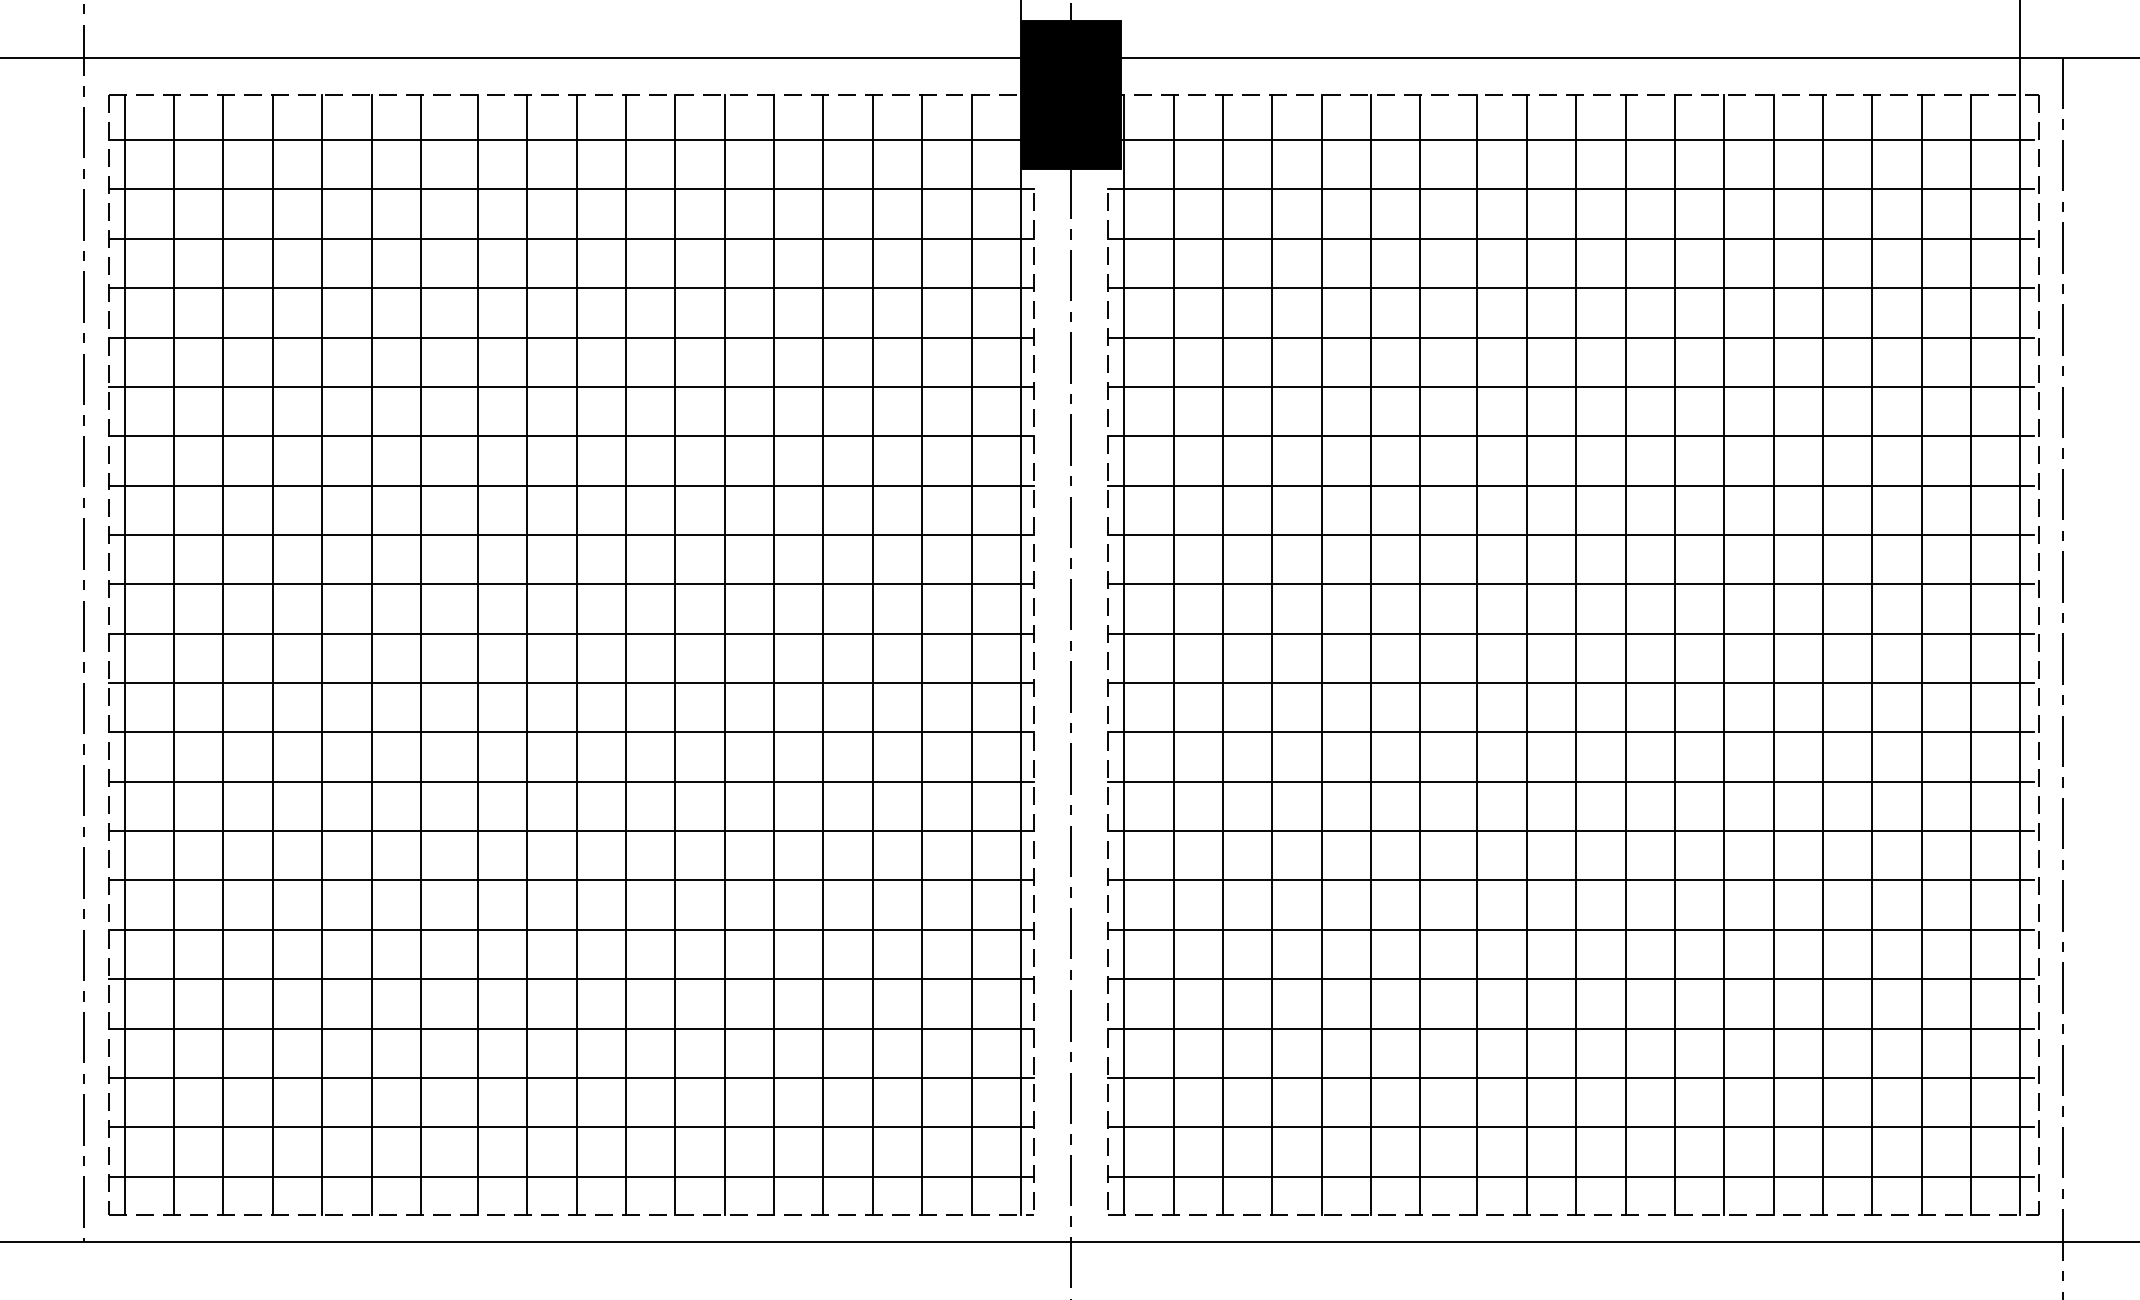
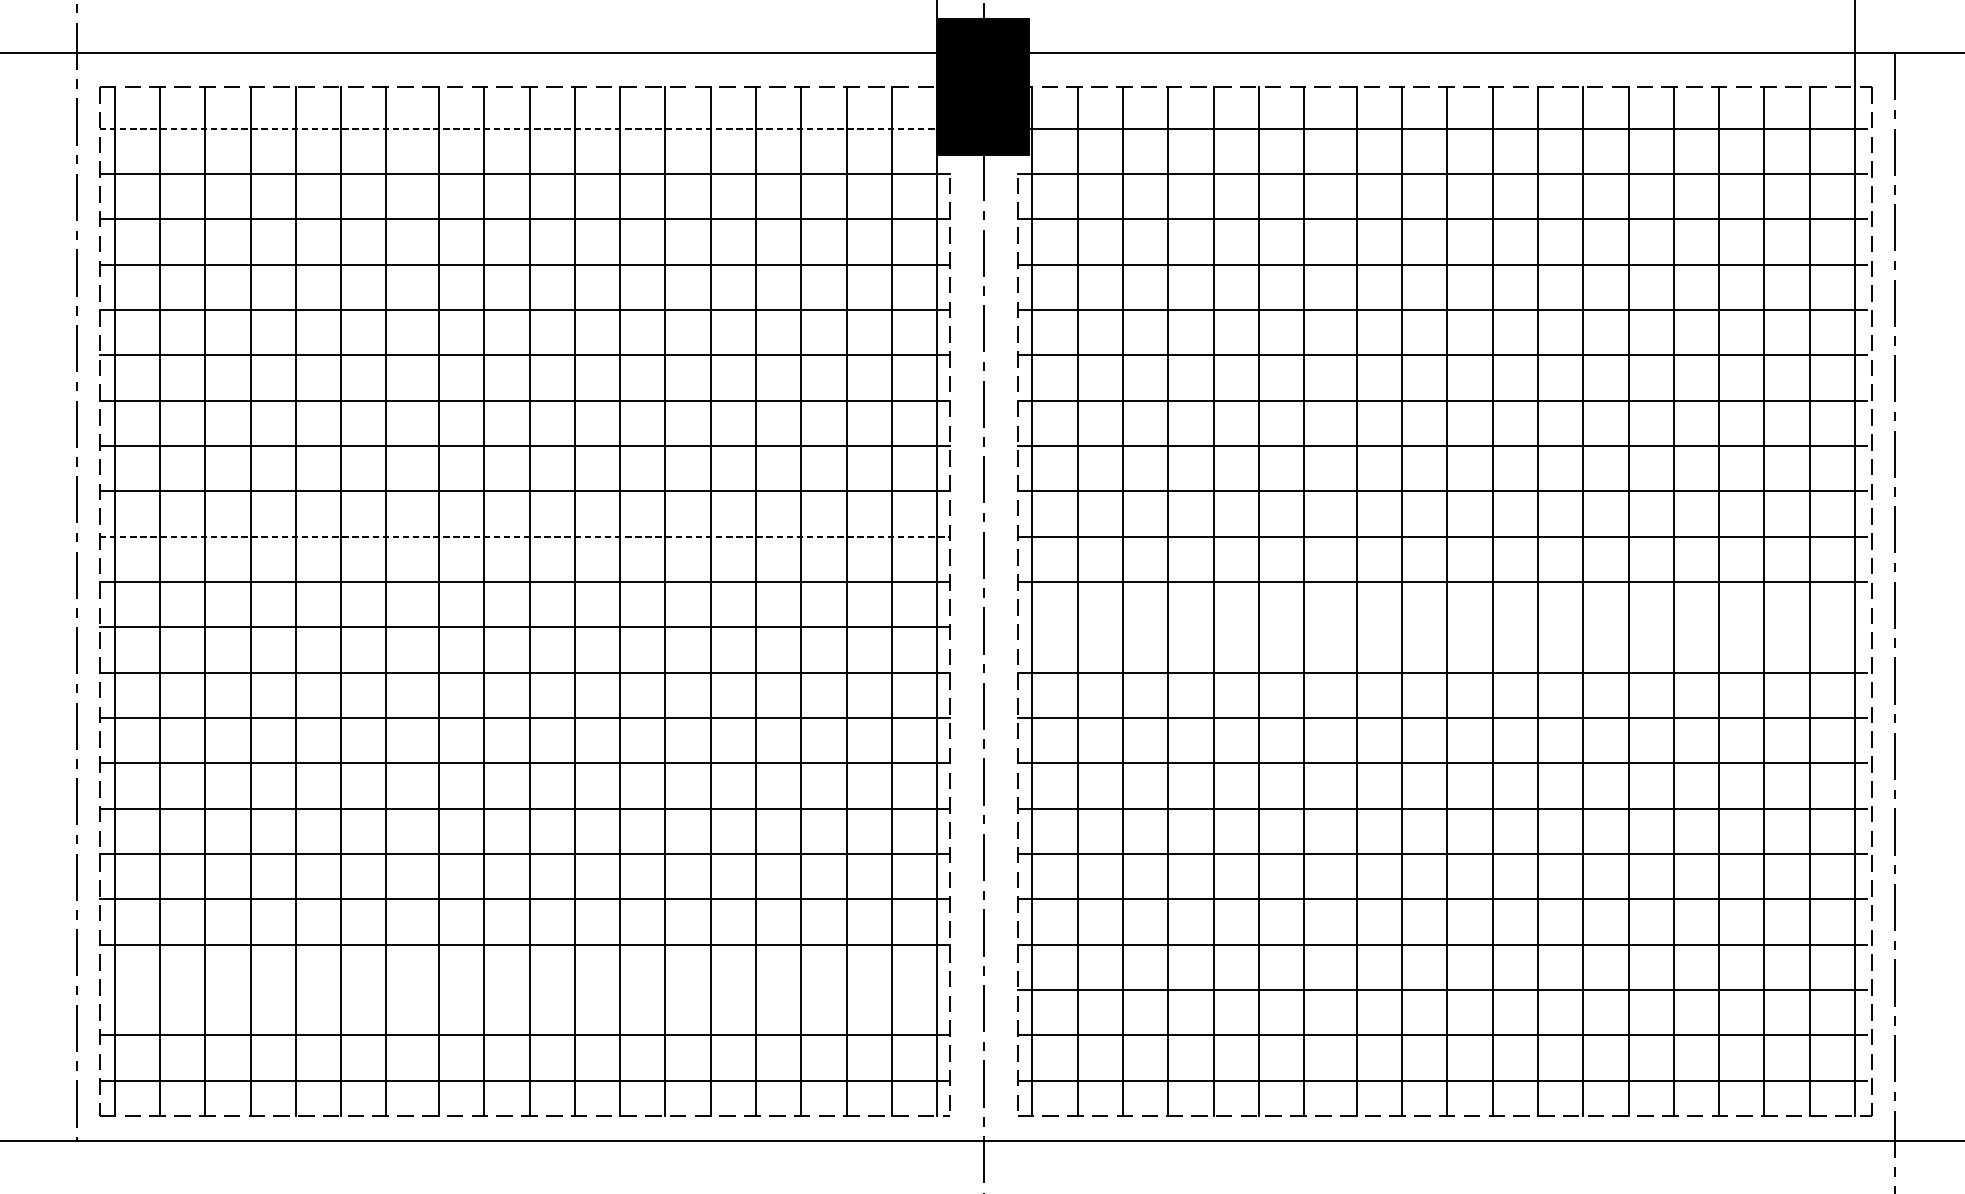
line: (571, 140) -> (524, 129), solid -> dashed
line: (571, 584) -> (524, 536), solid -> dashed
line: (1570, 683) -> (1442, 627), removed
line: (571, 1077) -> (524, 989), removed

